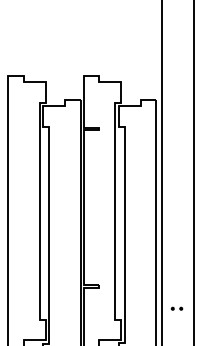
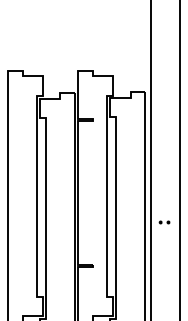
part: (176, 308) -> (164, 222), moved

